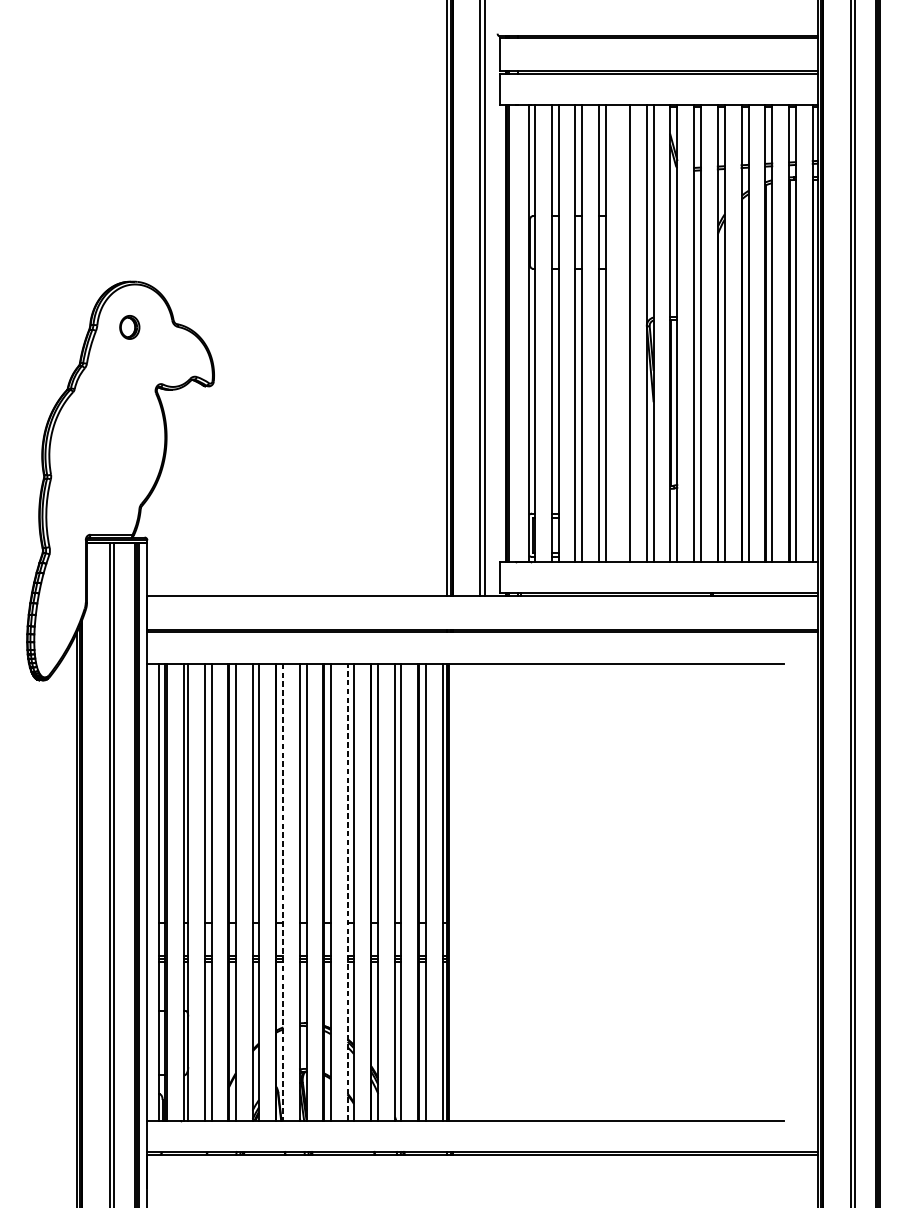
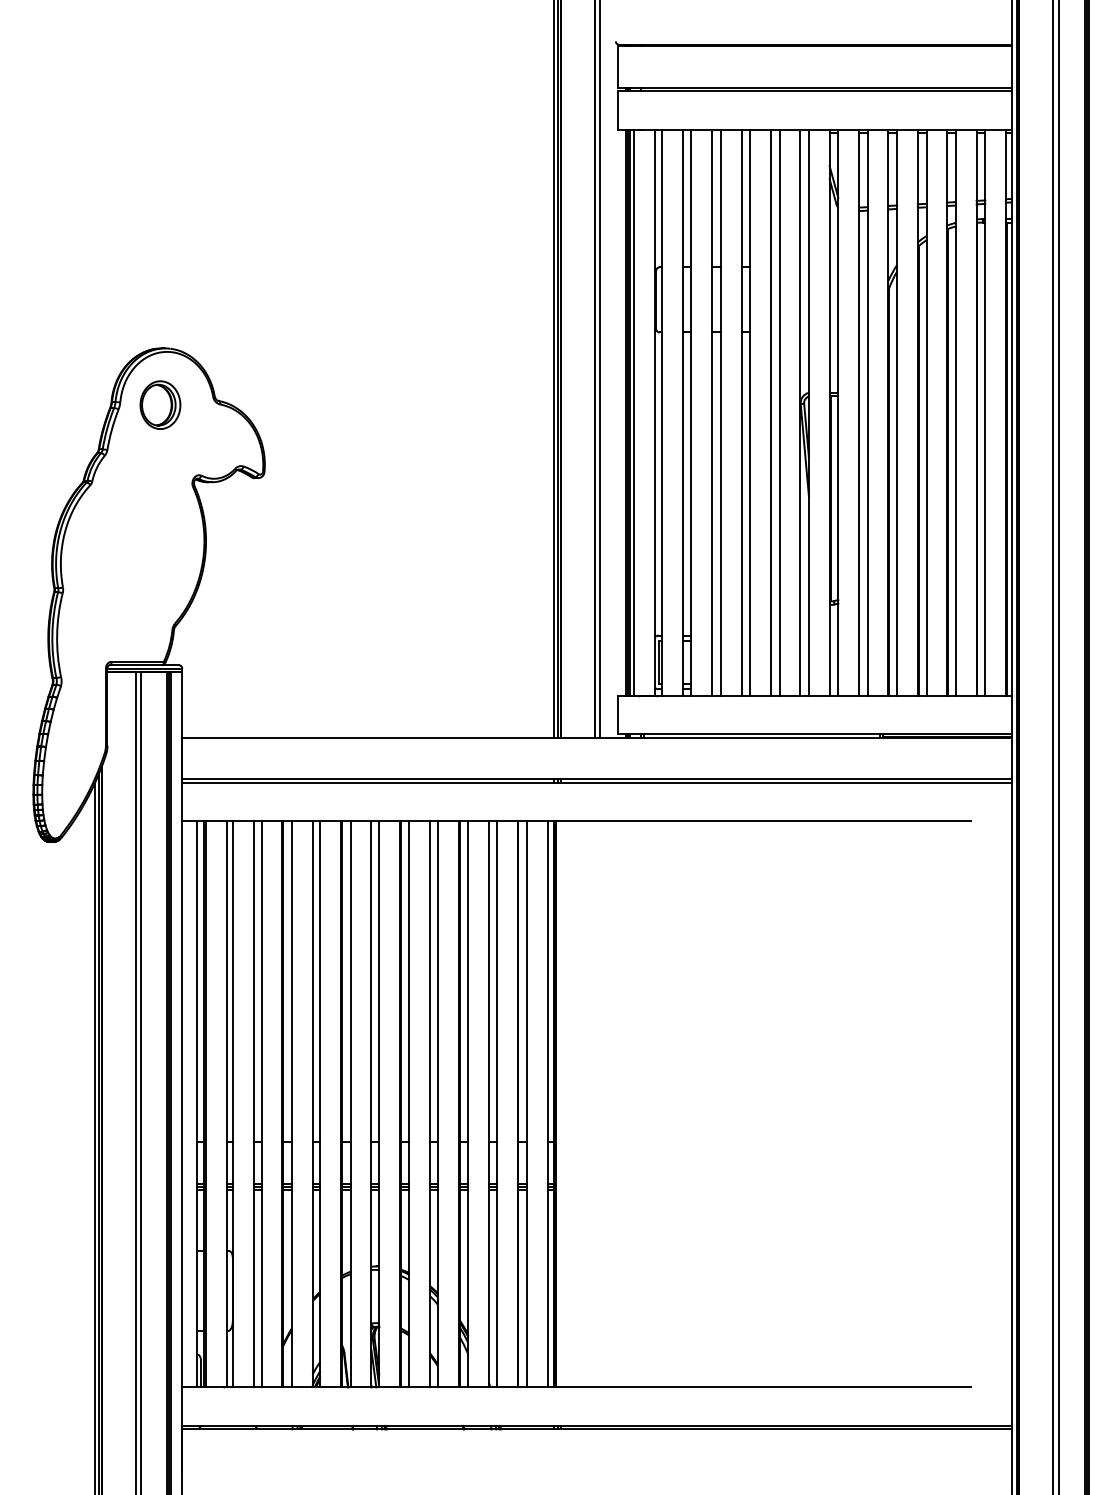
part: (129, 326) -> (160, 404), size x1.67
line: (512, 333) -> (634, 412), added
line: (622, 333) -> (770, 412), added
line: (283, 892) -> (350, 1104), dashed -> solid
line: (347, 892) -> (430, 1104), dashed -> solid

